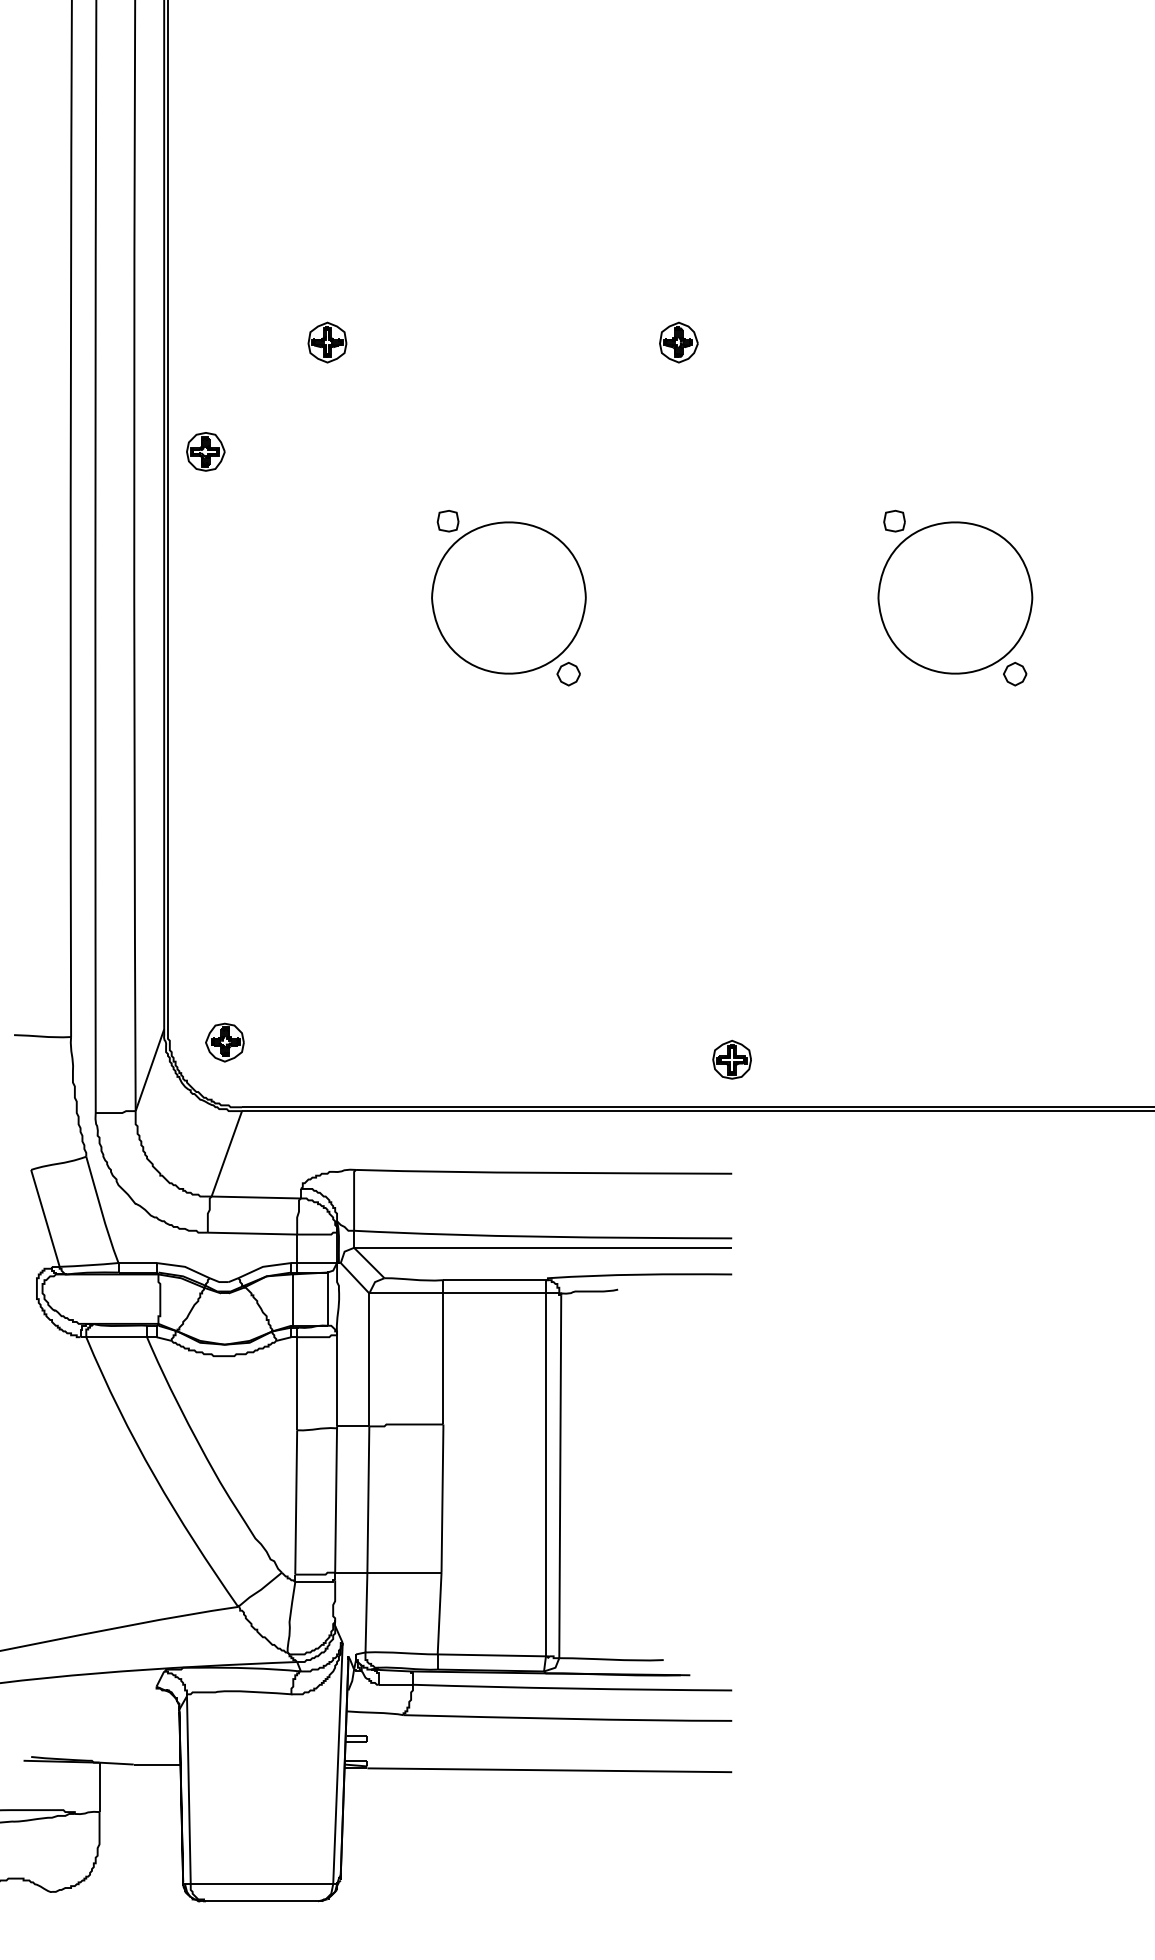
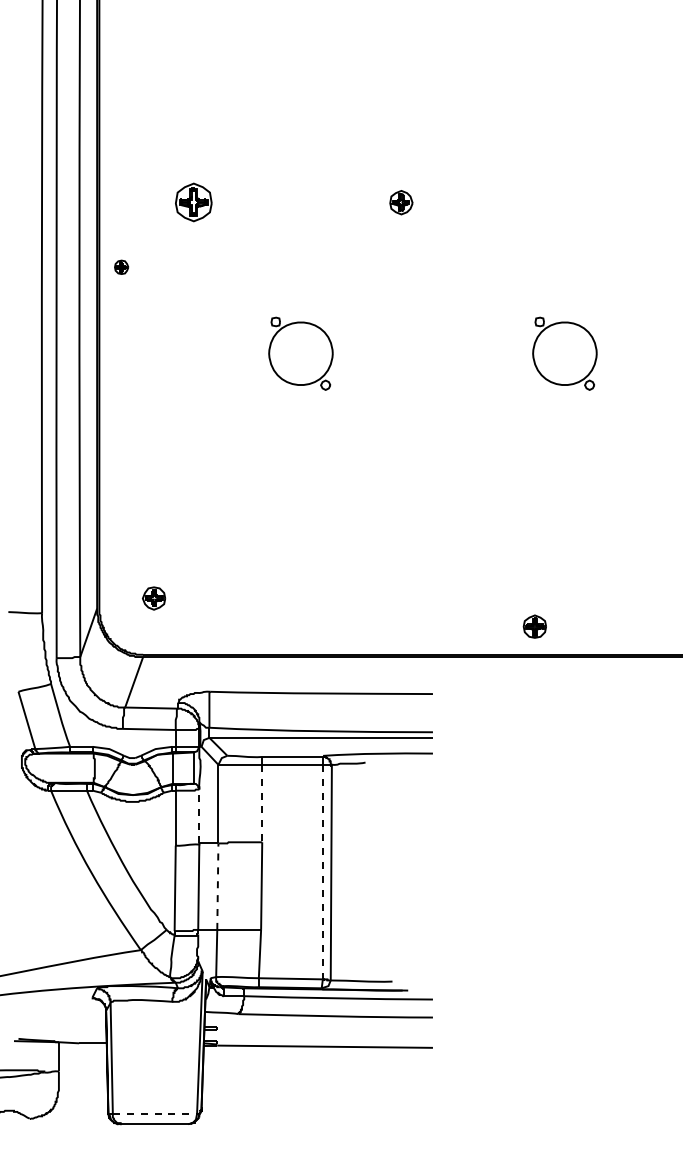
part: (327, 342) -> (193, 202), size x1.6
part: (205, 452) -> (121, 267), size x0.6
part: (508, 597) -> (300, 353), size x0.7
part: (954, 597) -> (564, 353), size x0.7
part: (225, 1042) -> (154, 598), moved
part: (731, 1059) -> (534, 626), moved
line: (443, 1358) -> (262, 803), solid -> dashed
line: (337, 1380) -> (199, 816), solid -> dashed
line: (545, 1475) -> (322, 872), solid -> dashed
line: (367, 1499) -> (217, 886), solid -> dashed
line: (262, 1884) -> (155, 1114), solid -> dashed

